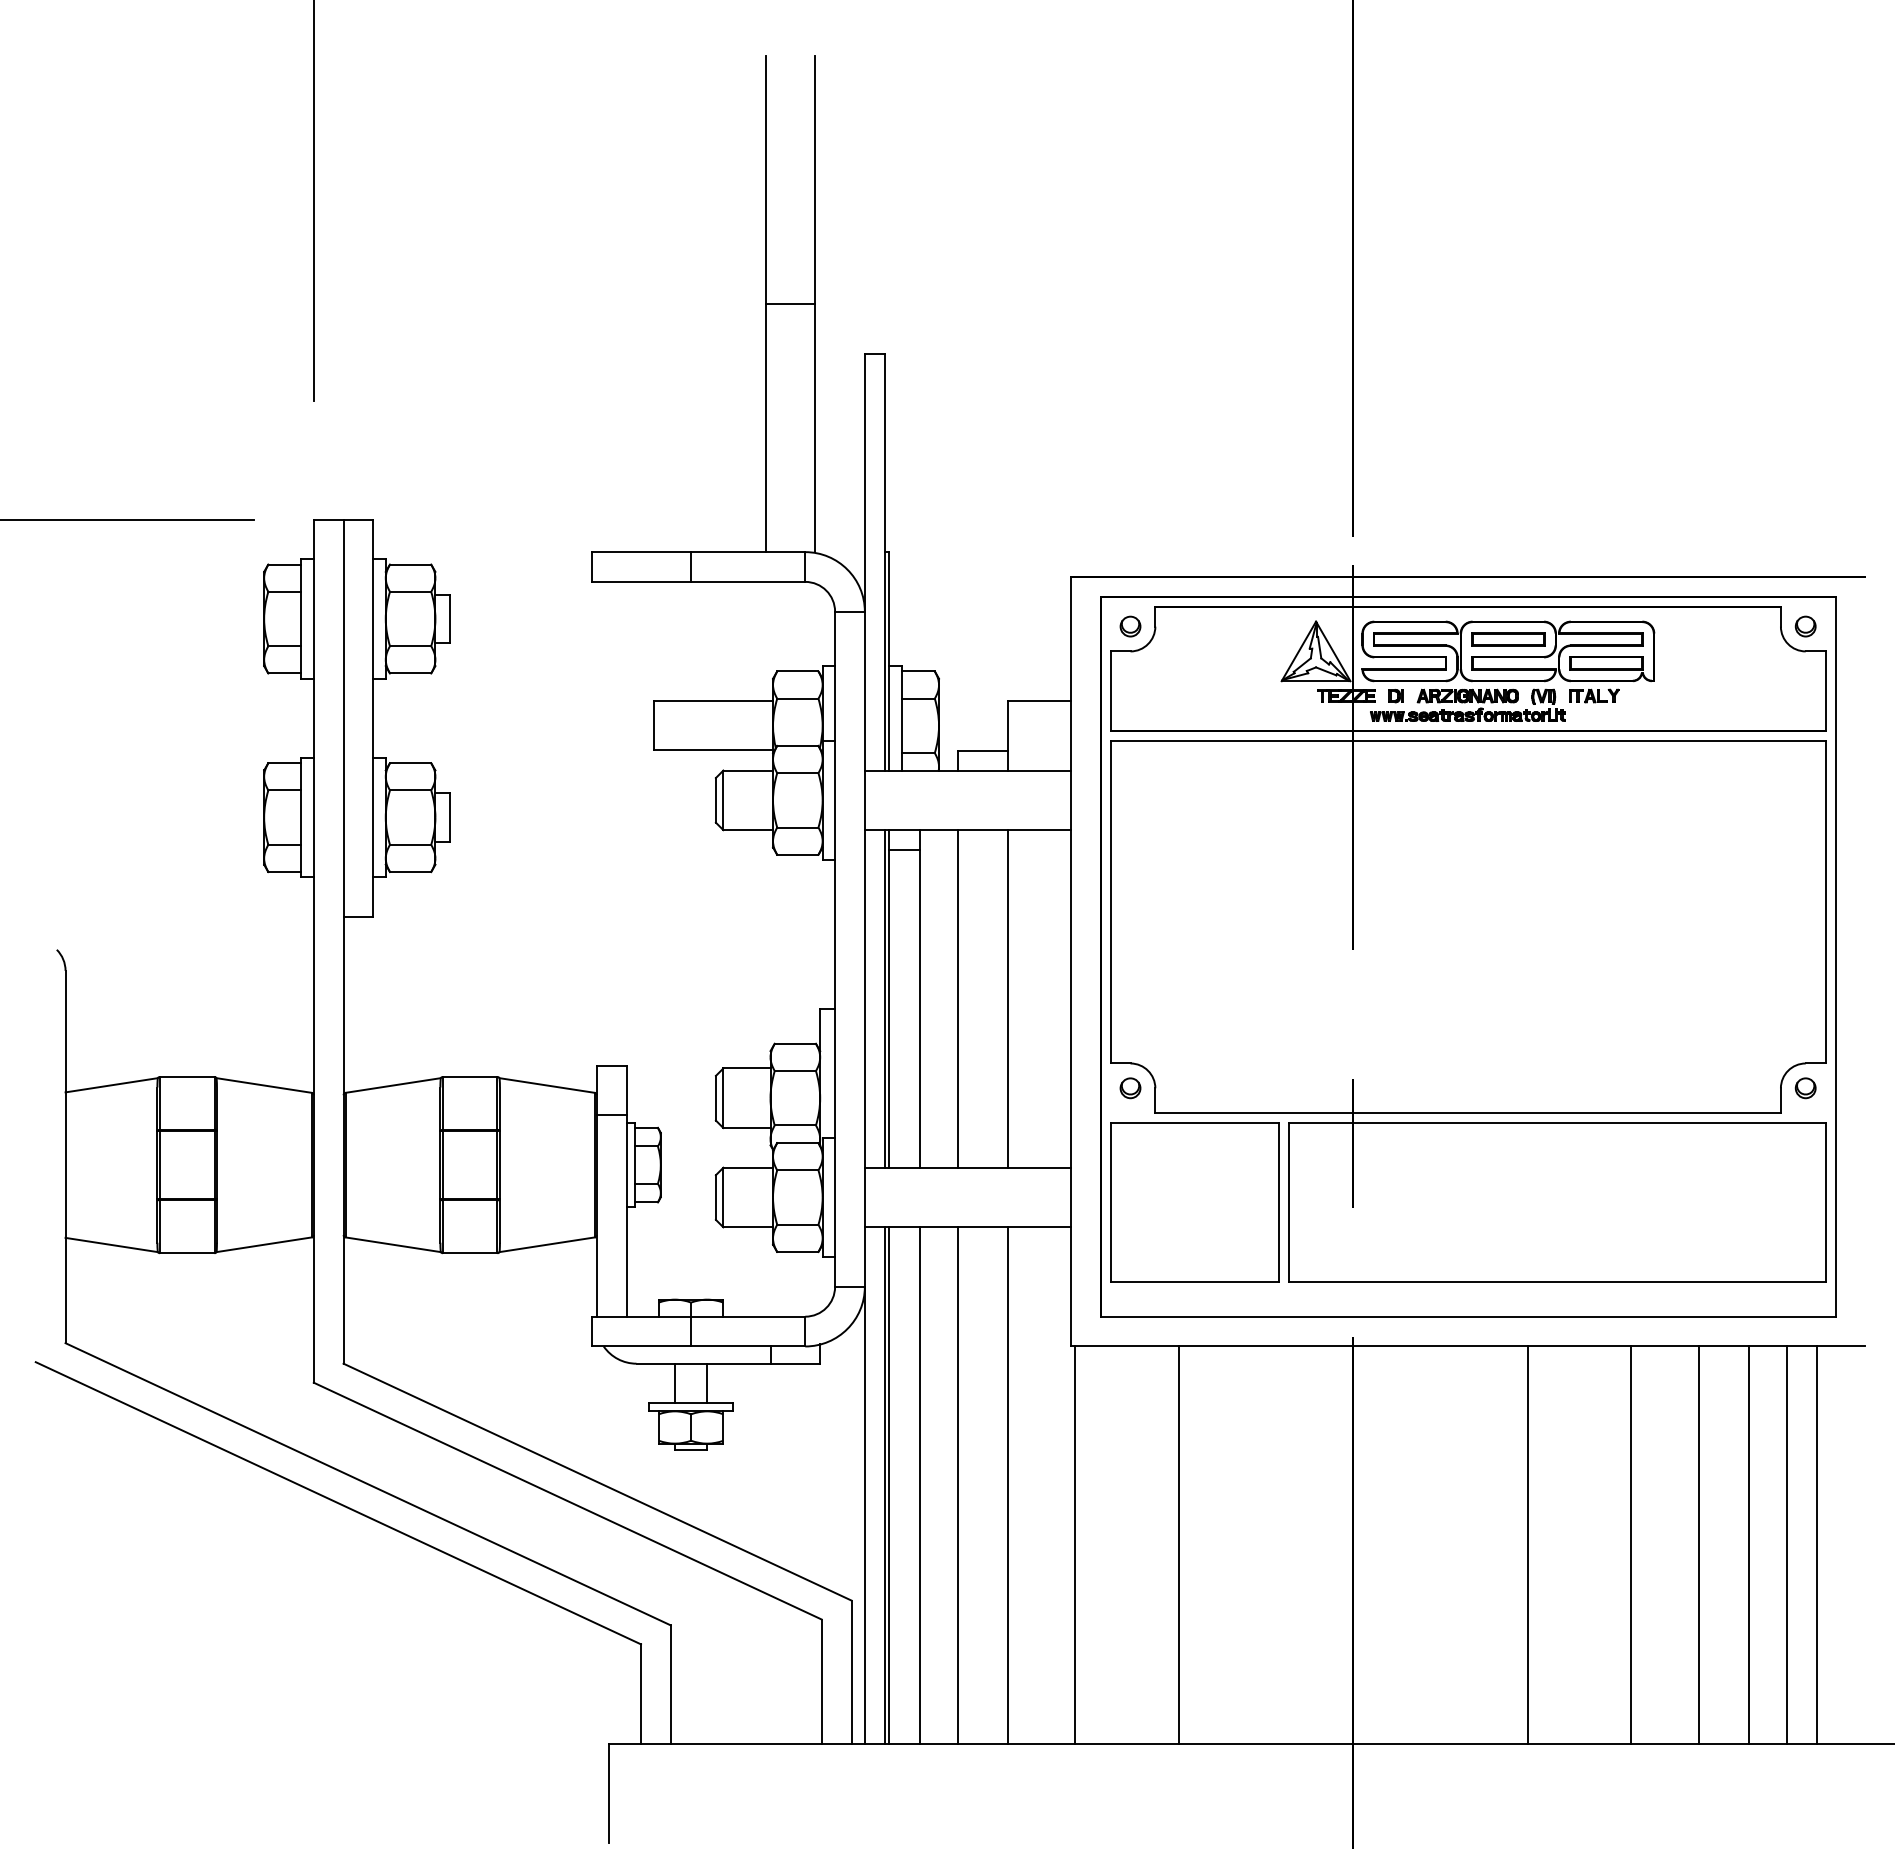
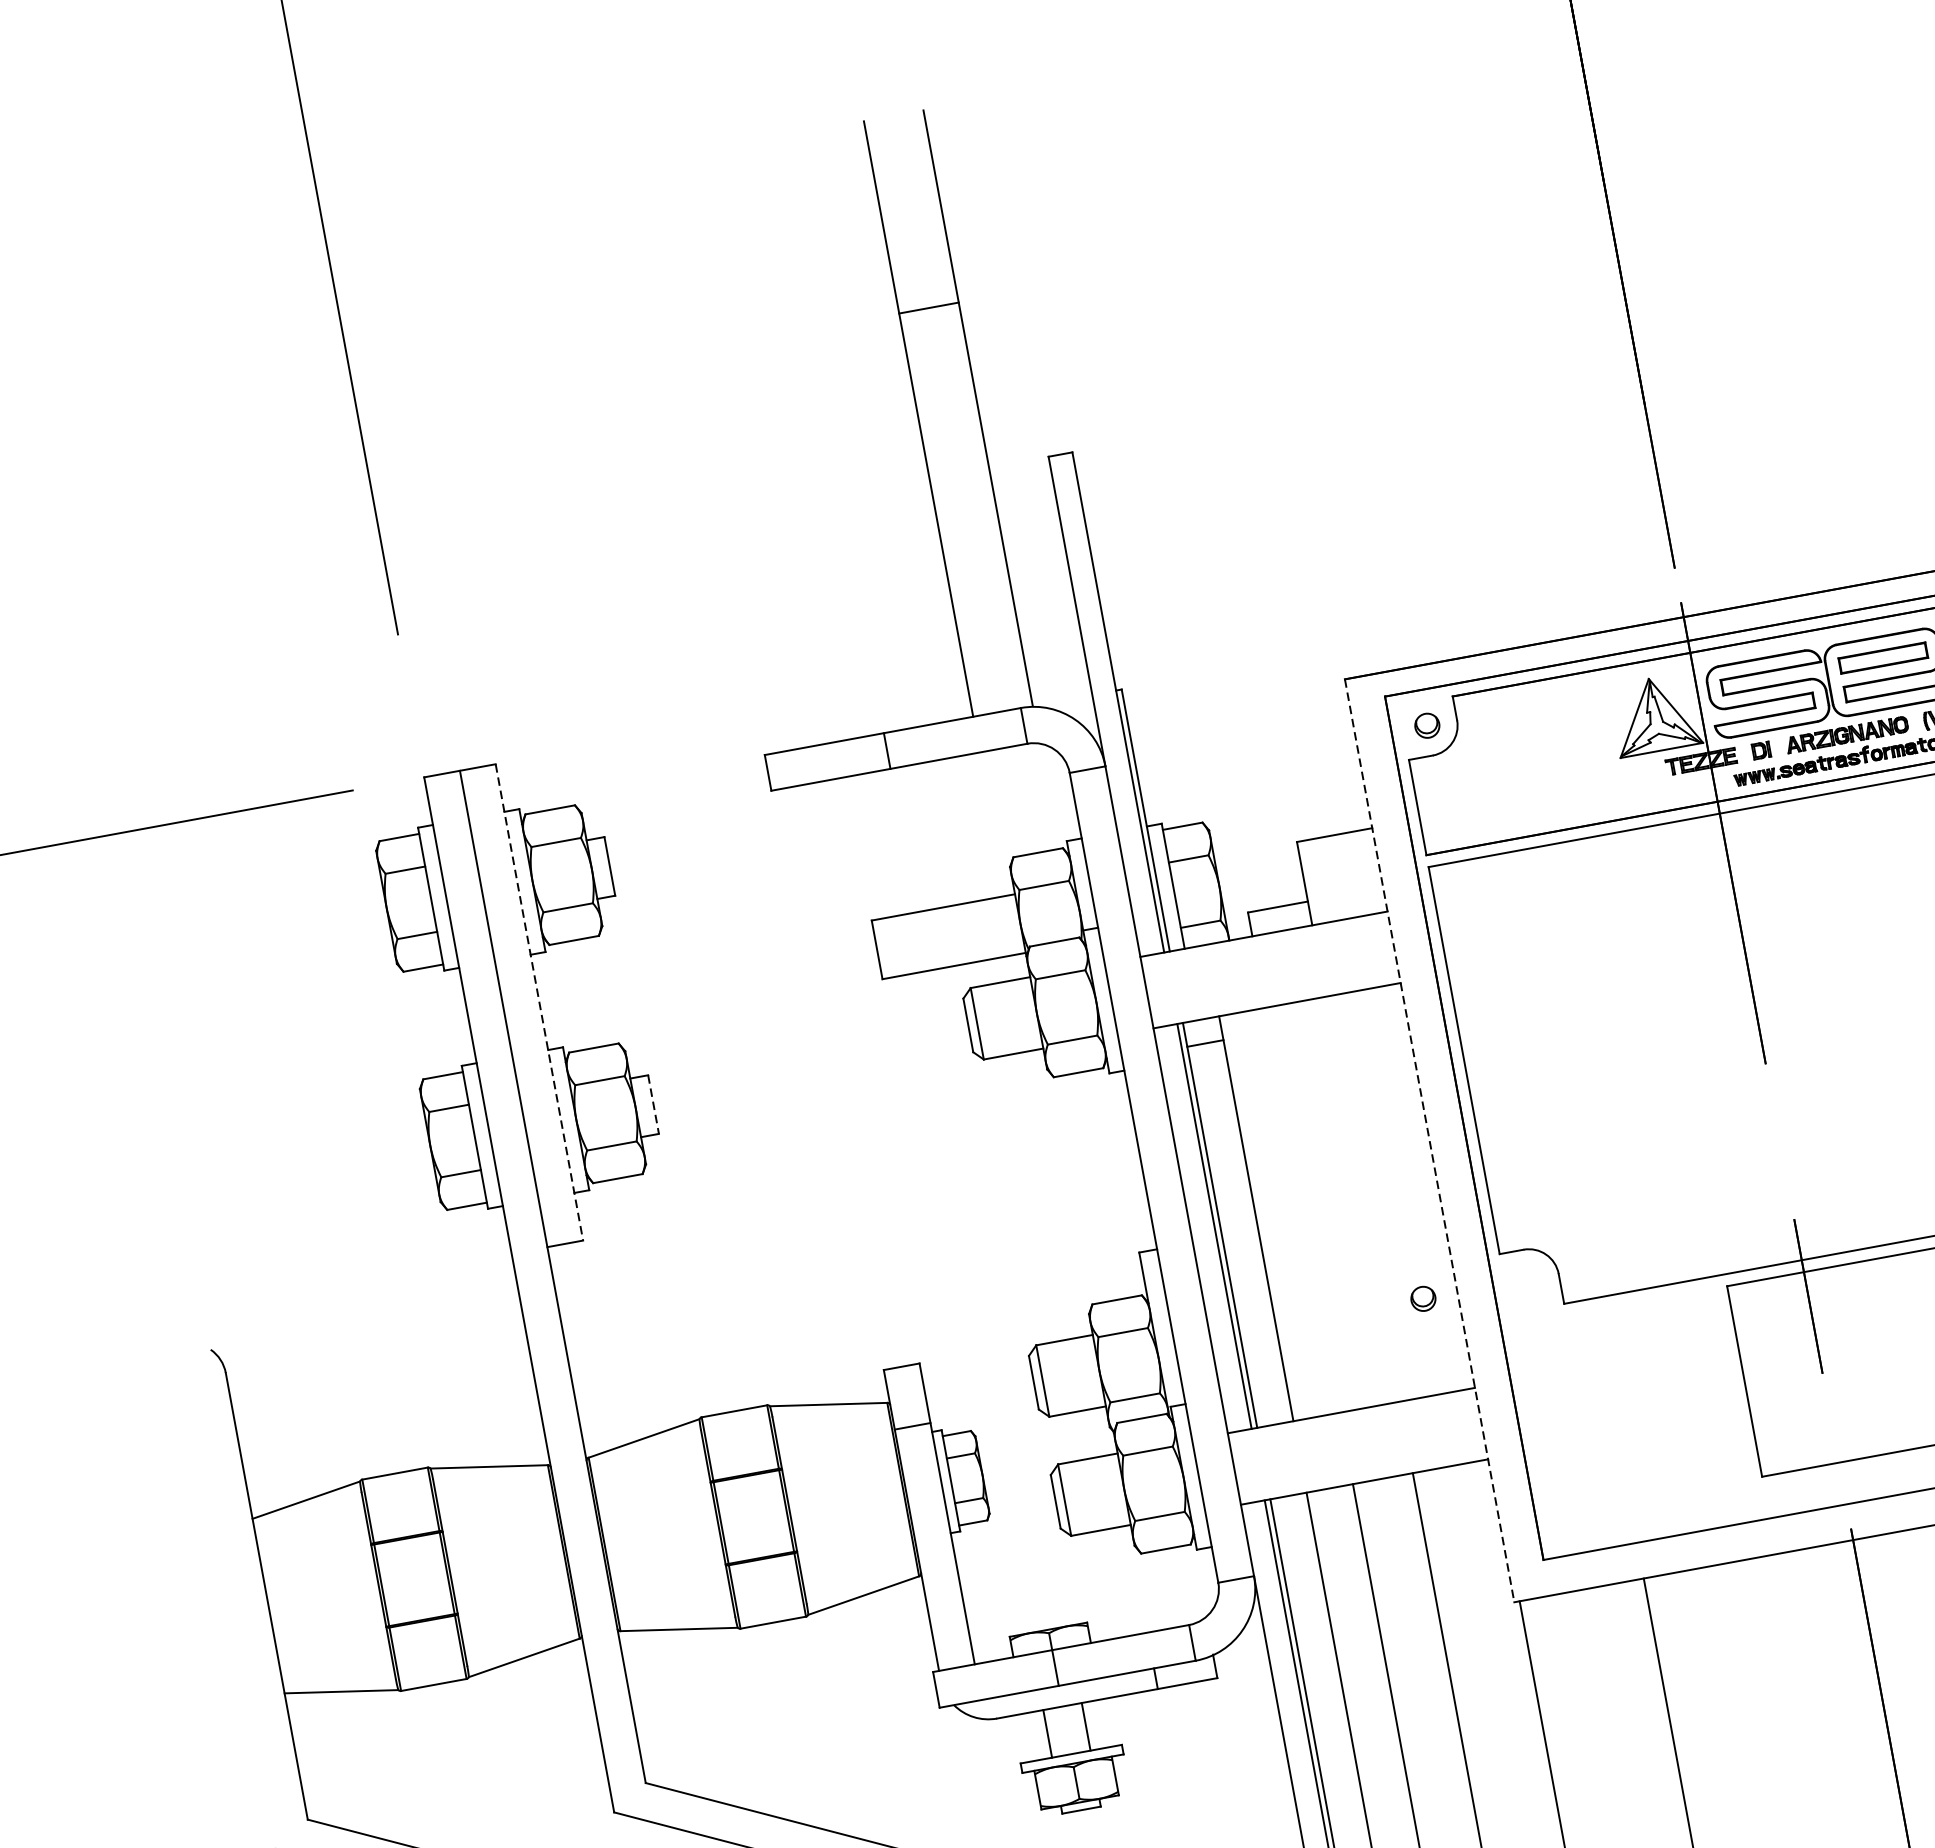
line: (790, 303) -> (929, 307), moved
line: (373, 718) -> (539, 1002), solid -> dashed
line: (450, 818) -> (653, 1105), solid -> dashed
line: (1070, 961) -> (1429, 1140), solid -> dashed
line: (958, 998) -> (1302, 1209), removed
line: (1008, 998) -> (1362, 1198), removed
part: (1130, 1088) -> (1423, 1299), moved
part: (1194, 1202) -> (1630, 1402), removed

